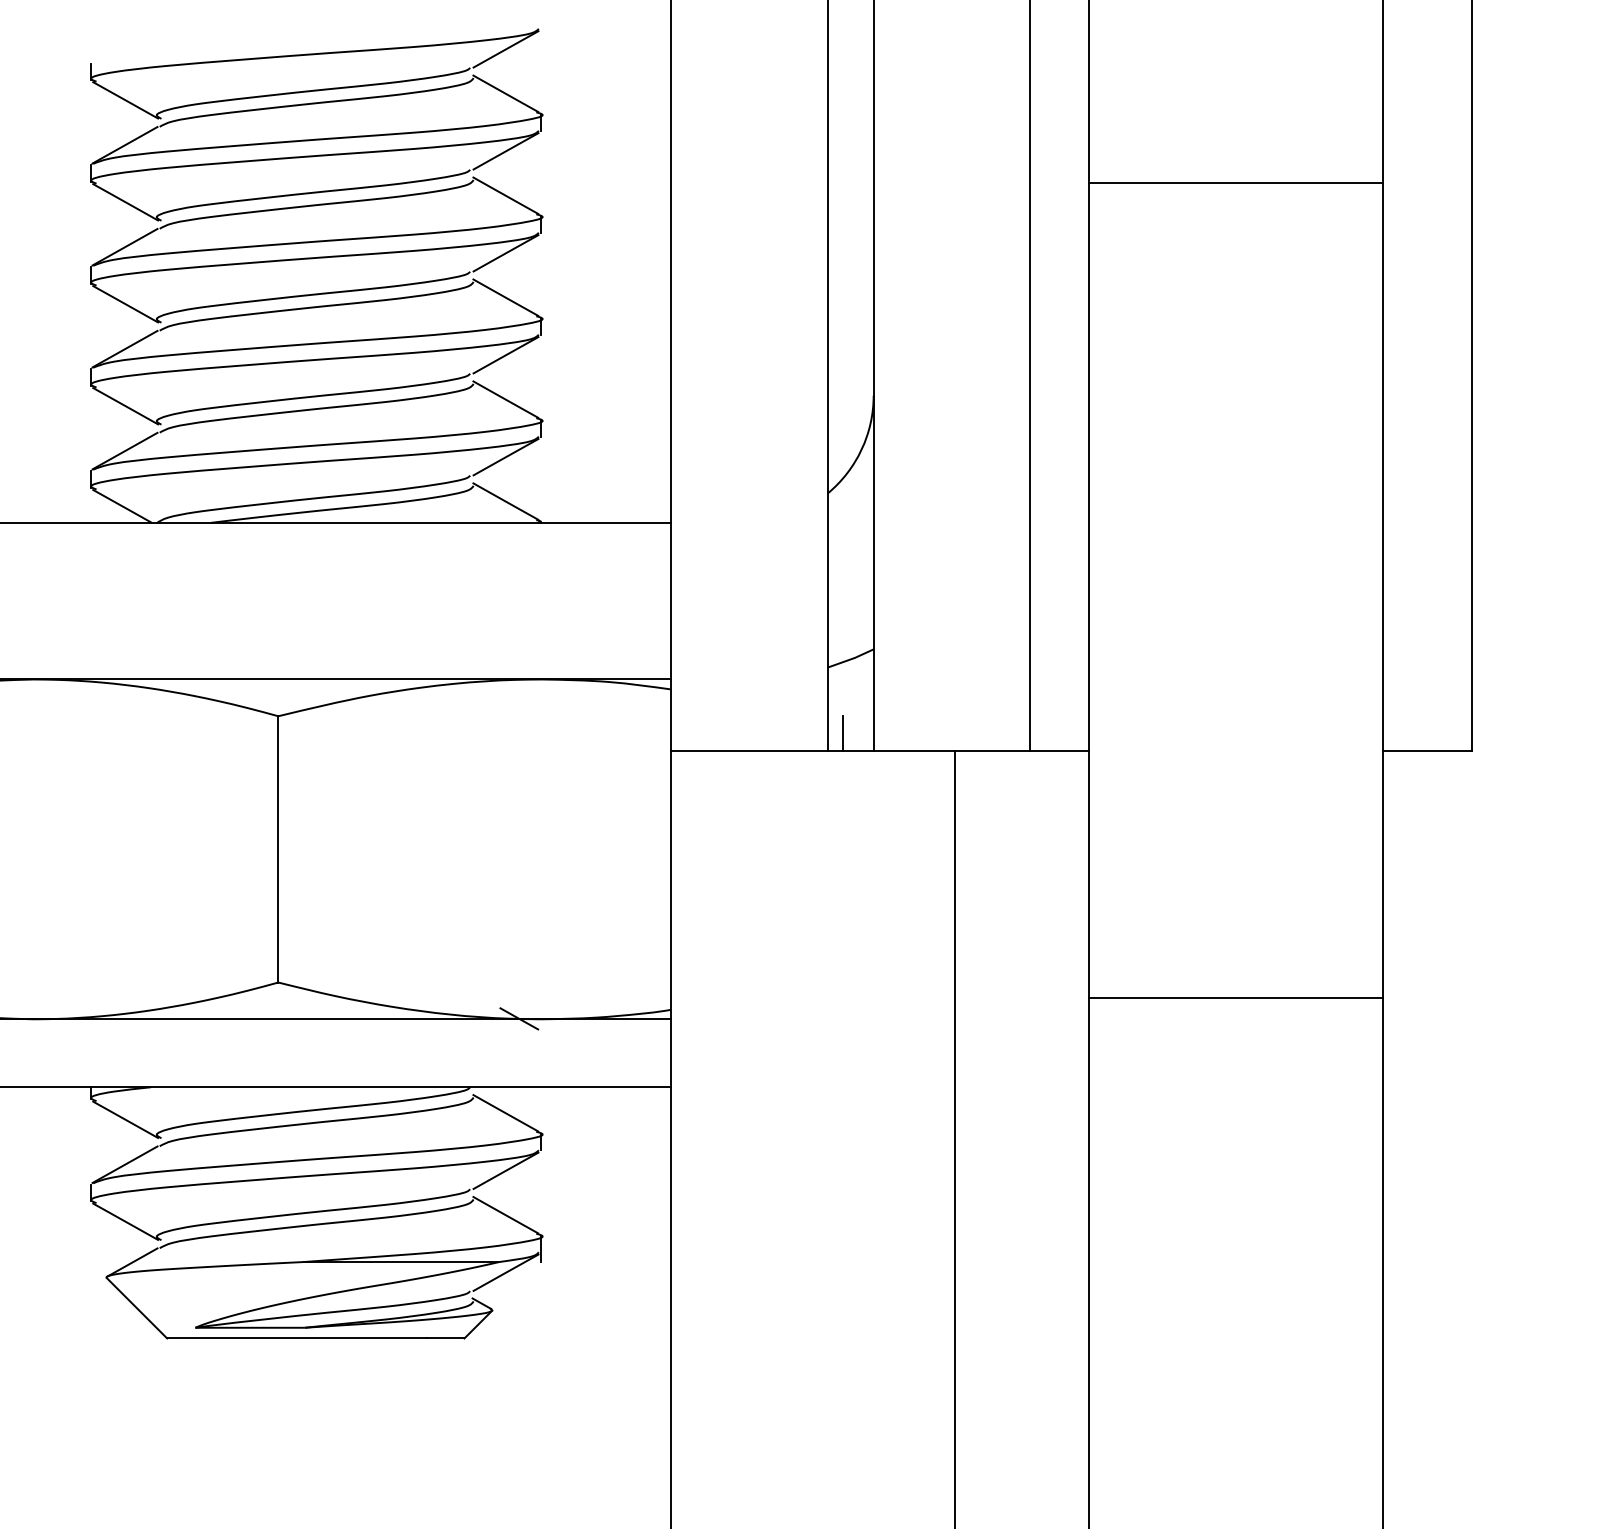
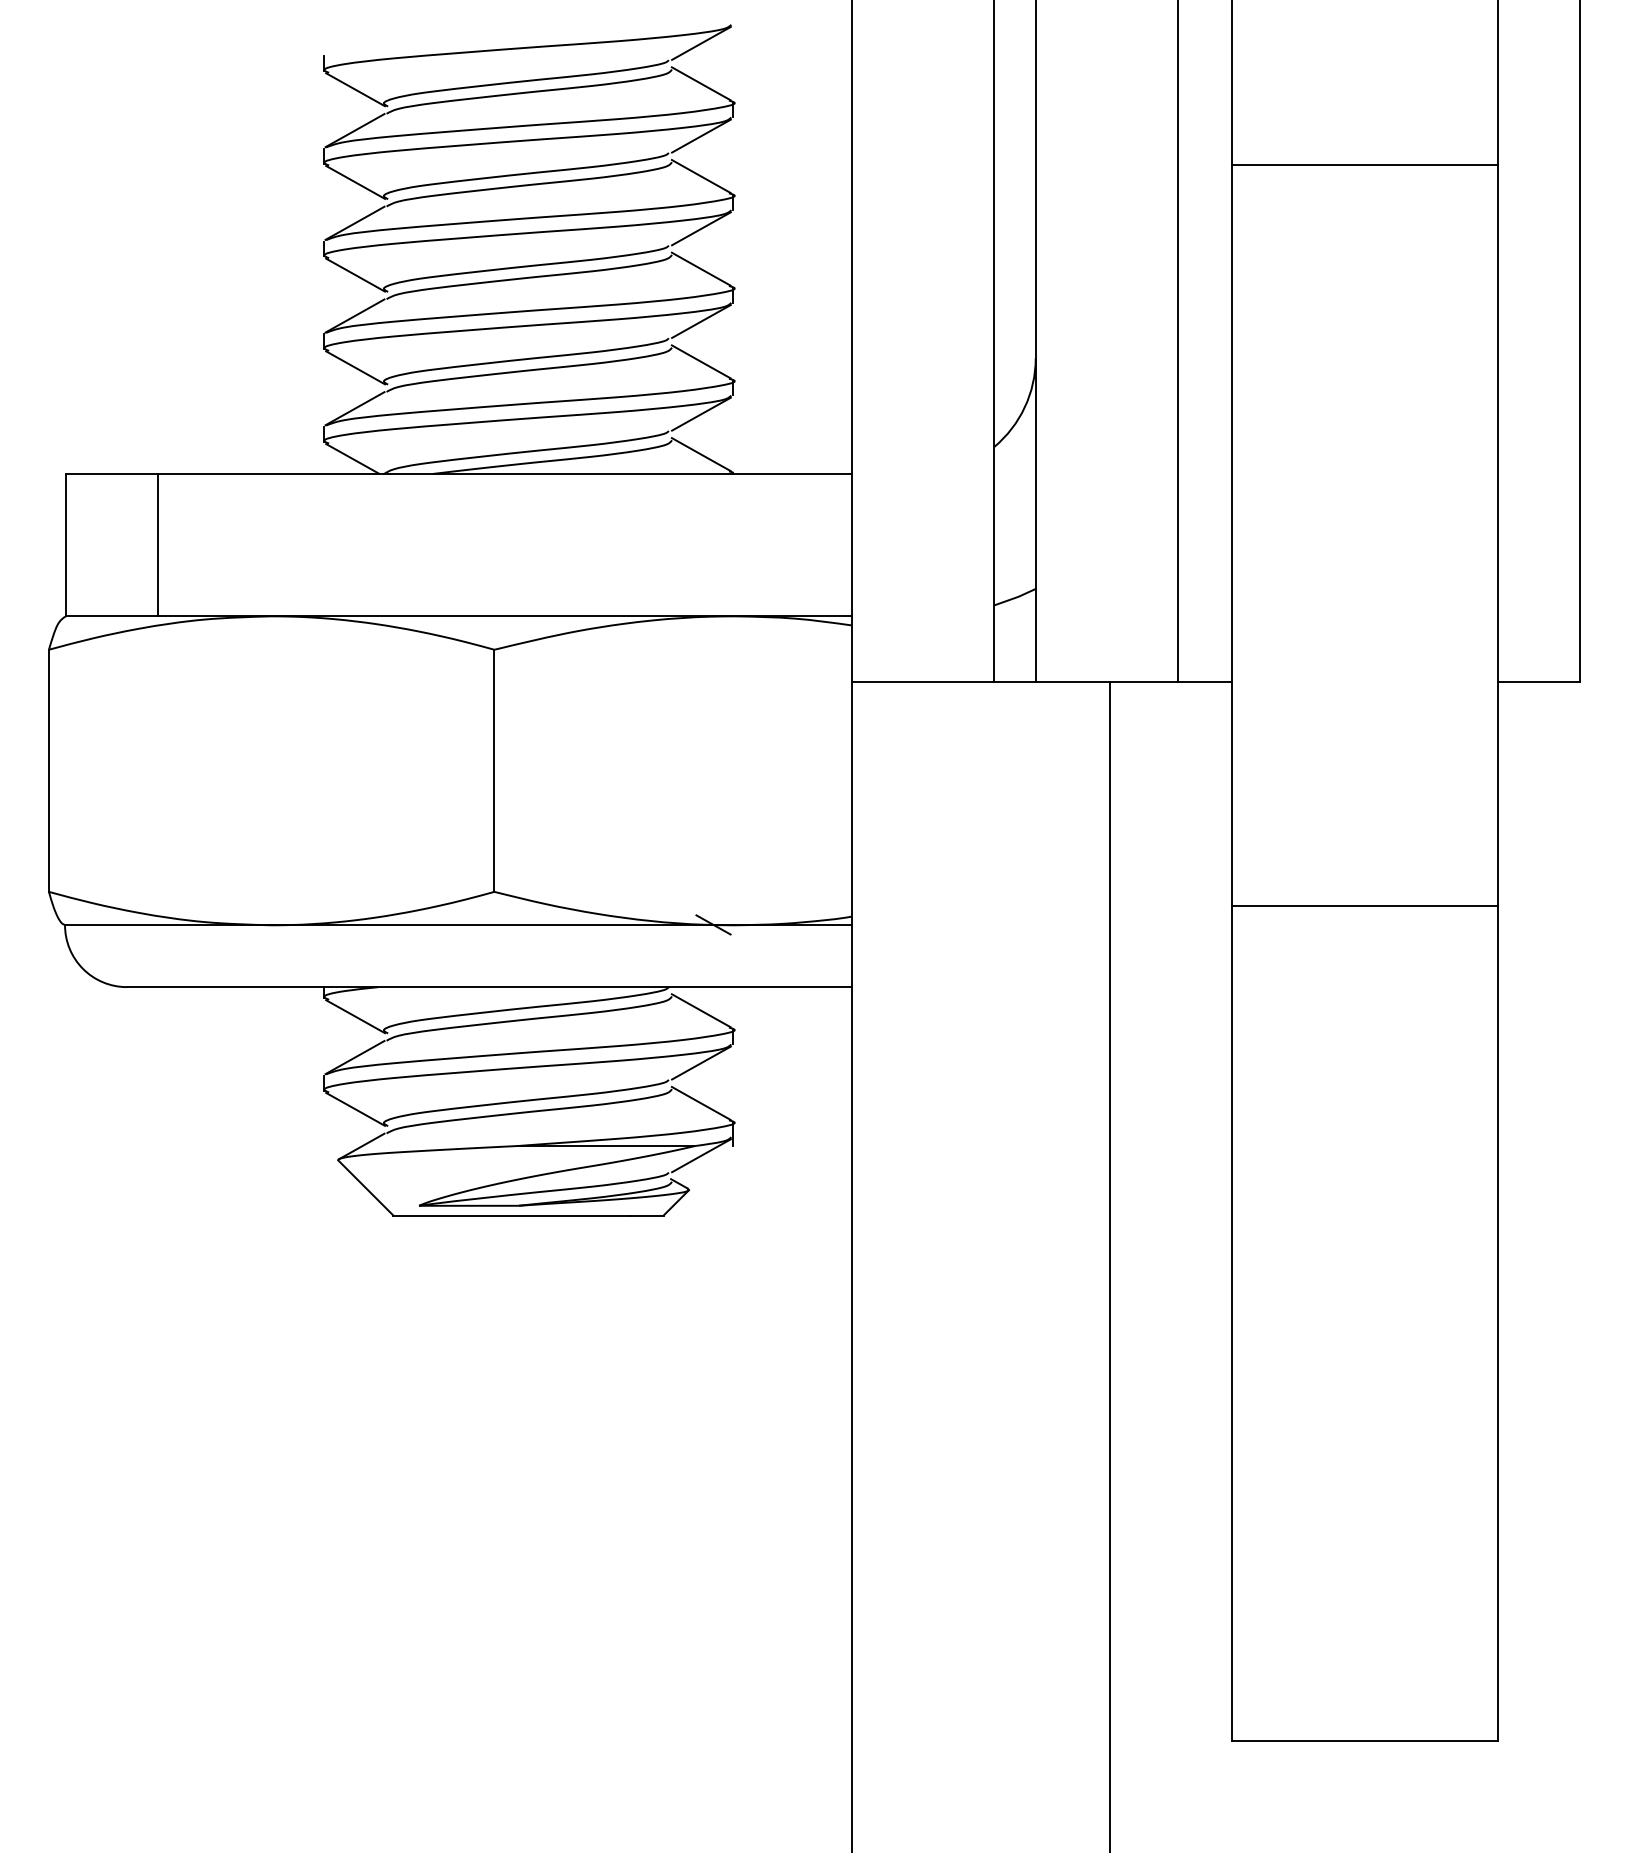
line: (843, 733) -> (1008, 665), removed

